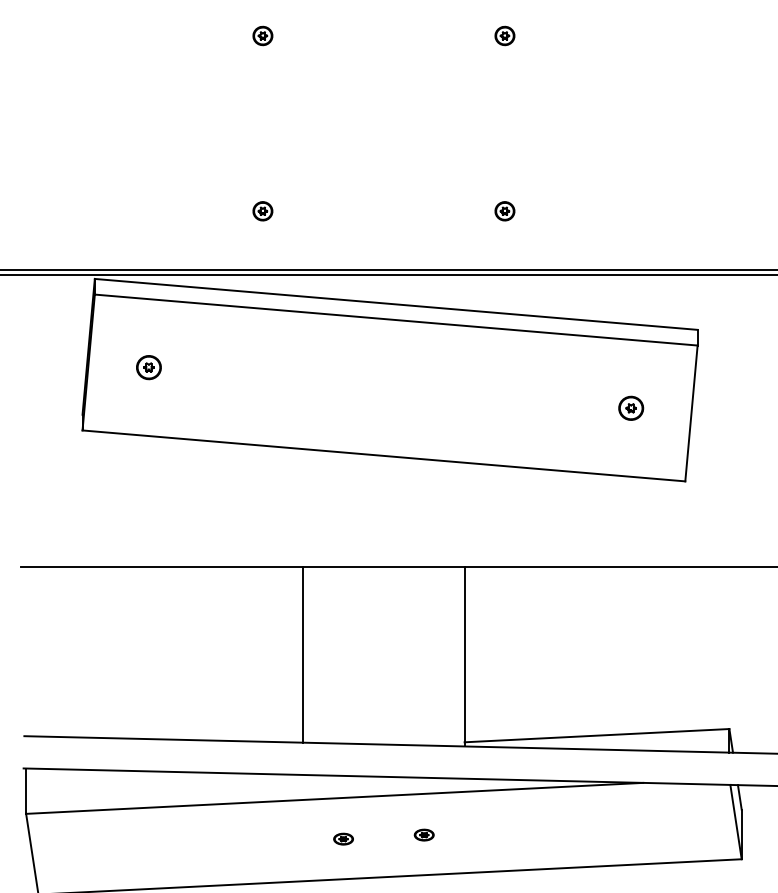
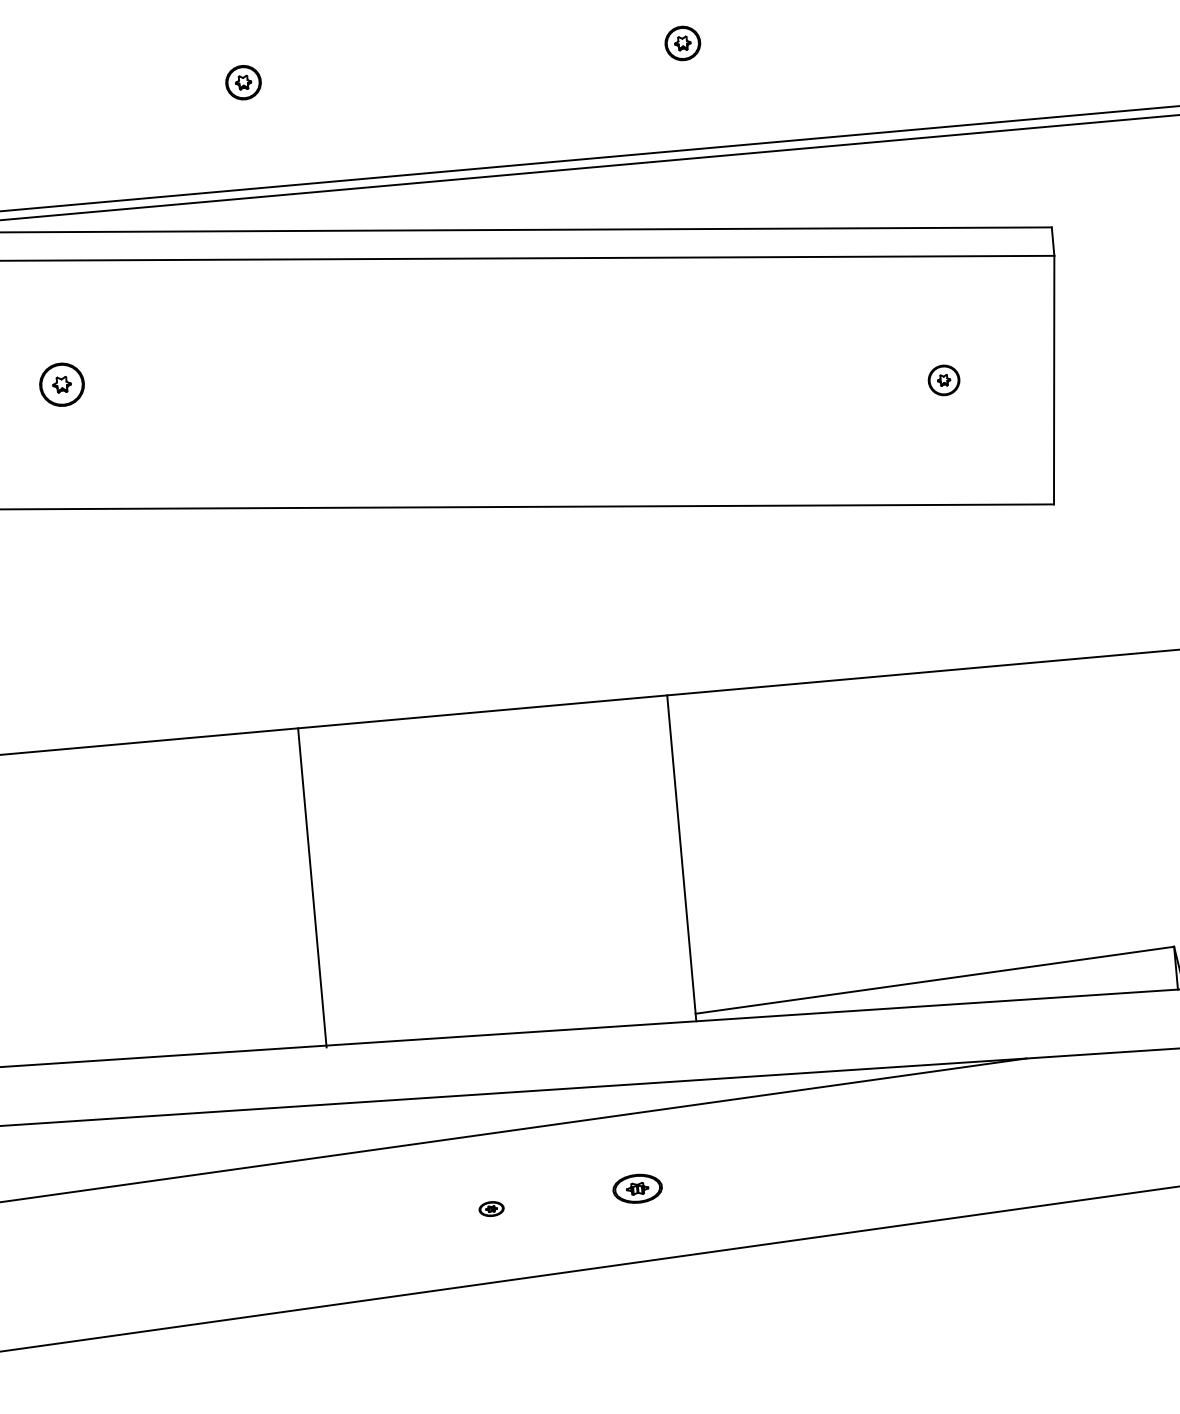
part: (631, 407) -> (944, 379), size x0.7
line: (303, 654) -> (312, 887), moved
part: (423, 834) -> (635, 1187), size x1.4
part: (343, 838) -> (491, 1207), size x0.7

